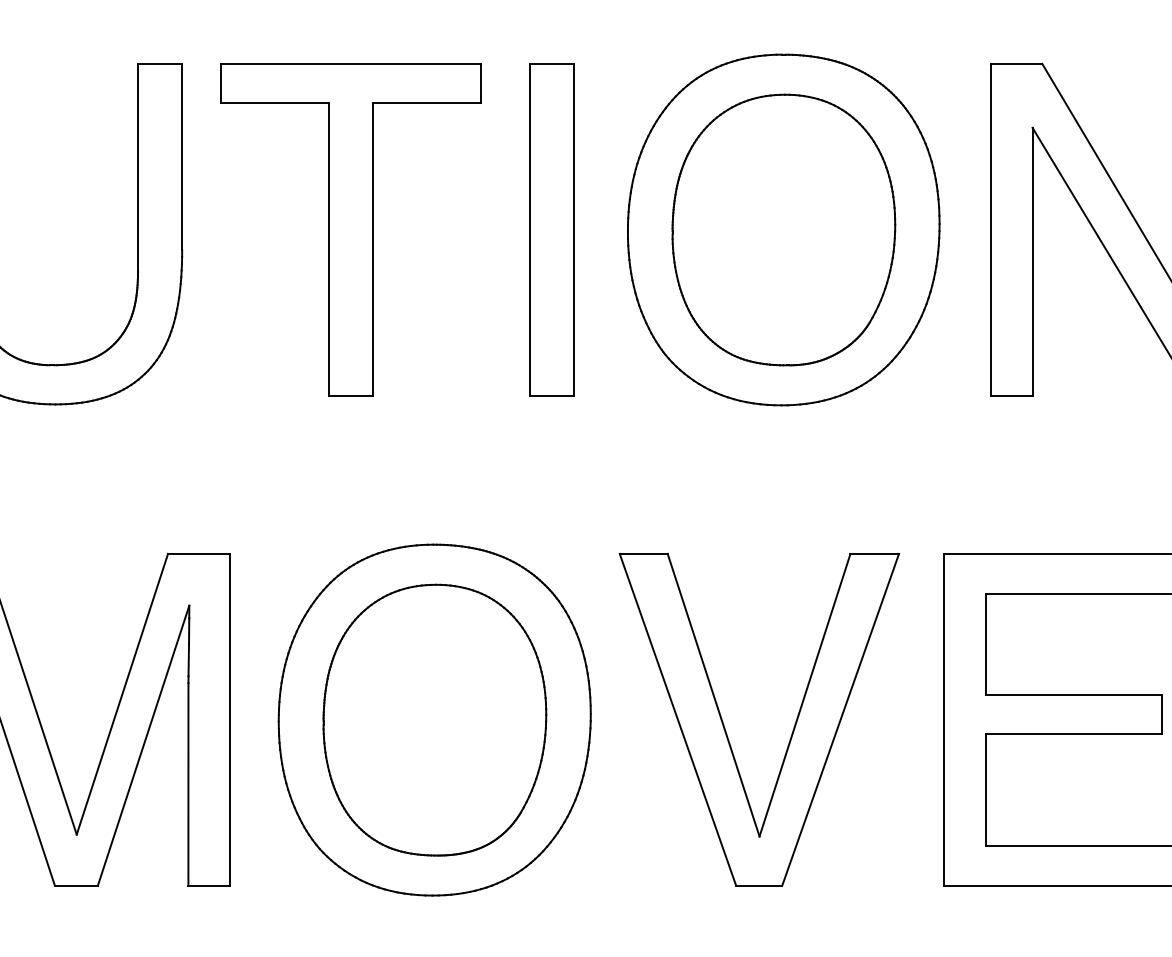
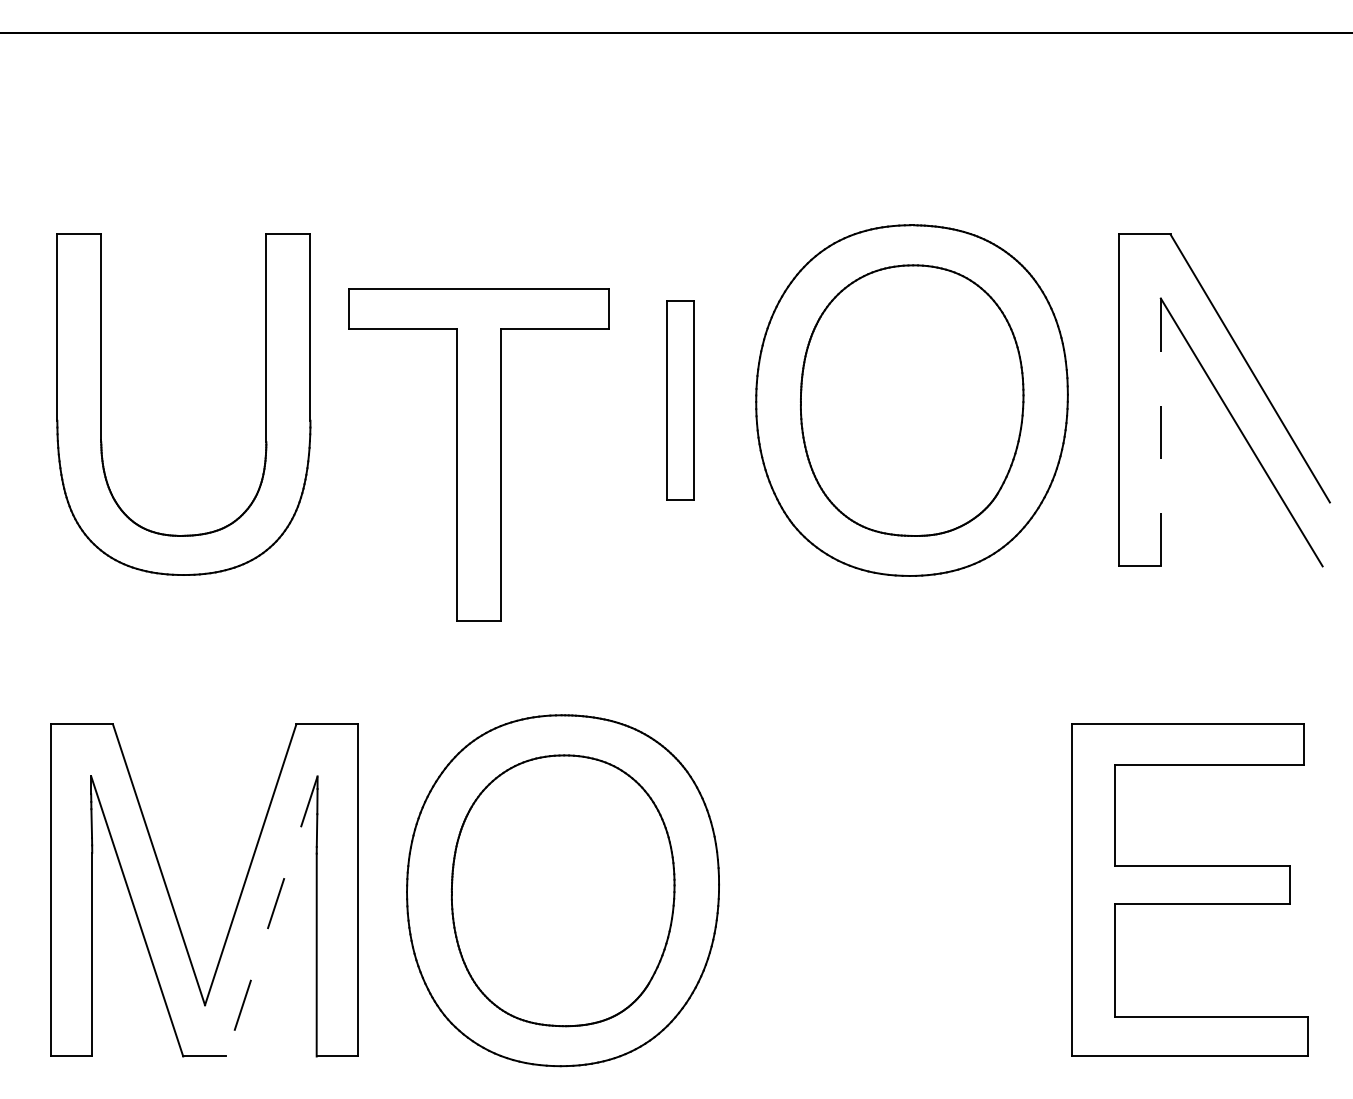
part: (350, 228) -> (478, 454), moved
part: (552, 228) -> (680, 399), size x0.6
line: (1032, 261) -> (1160, 432), solid -> dashed
part: (726, 729) -> (854, 900), removed
line: (143, 745) -> (271, 916), solid -> dashed

